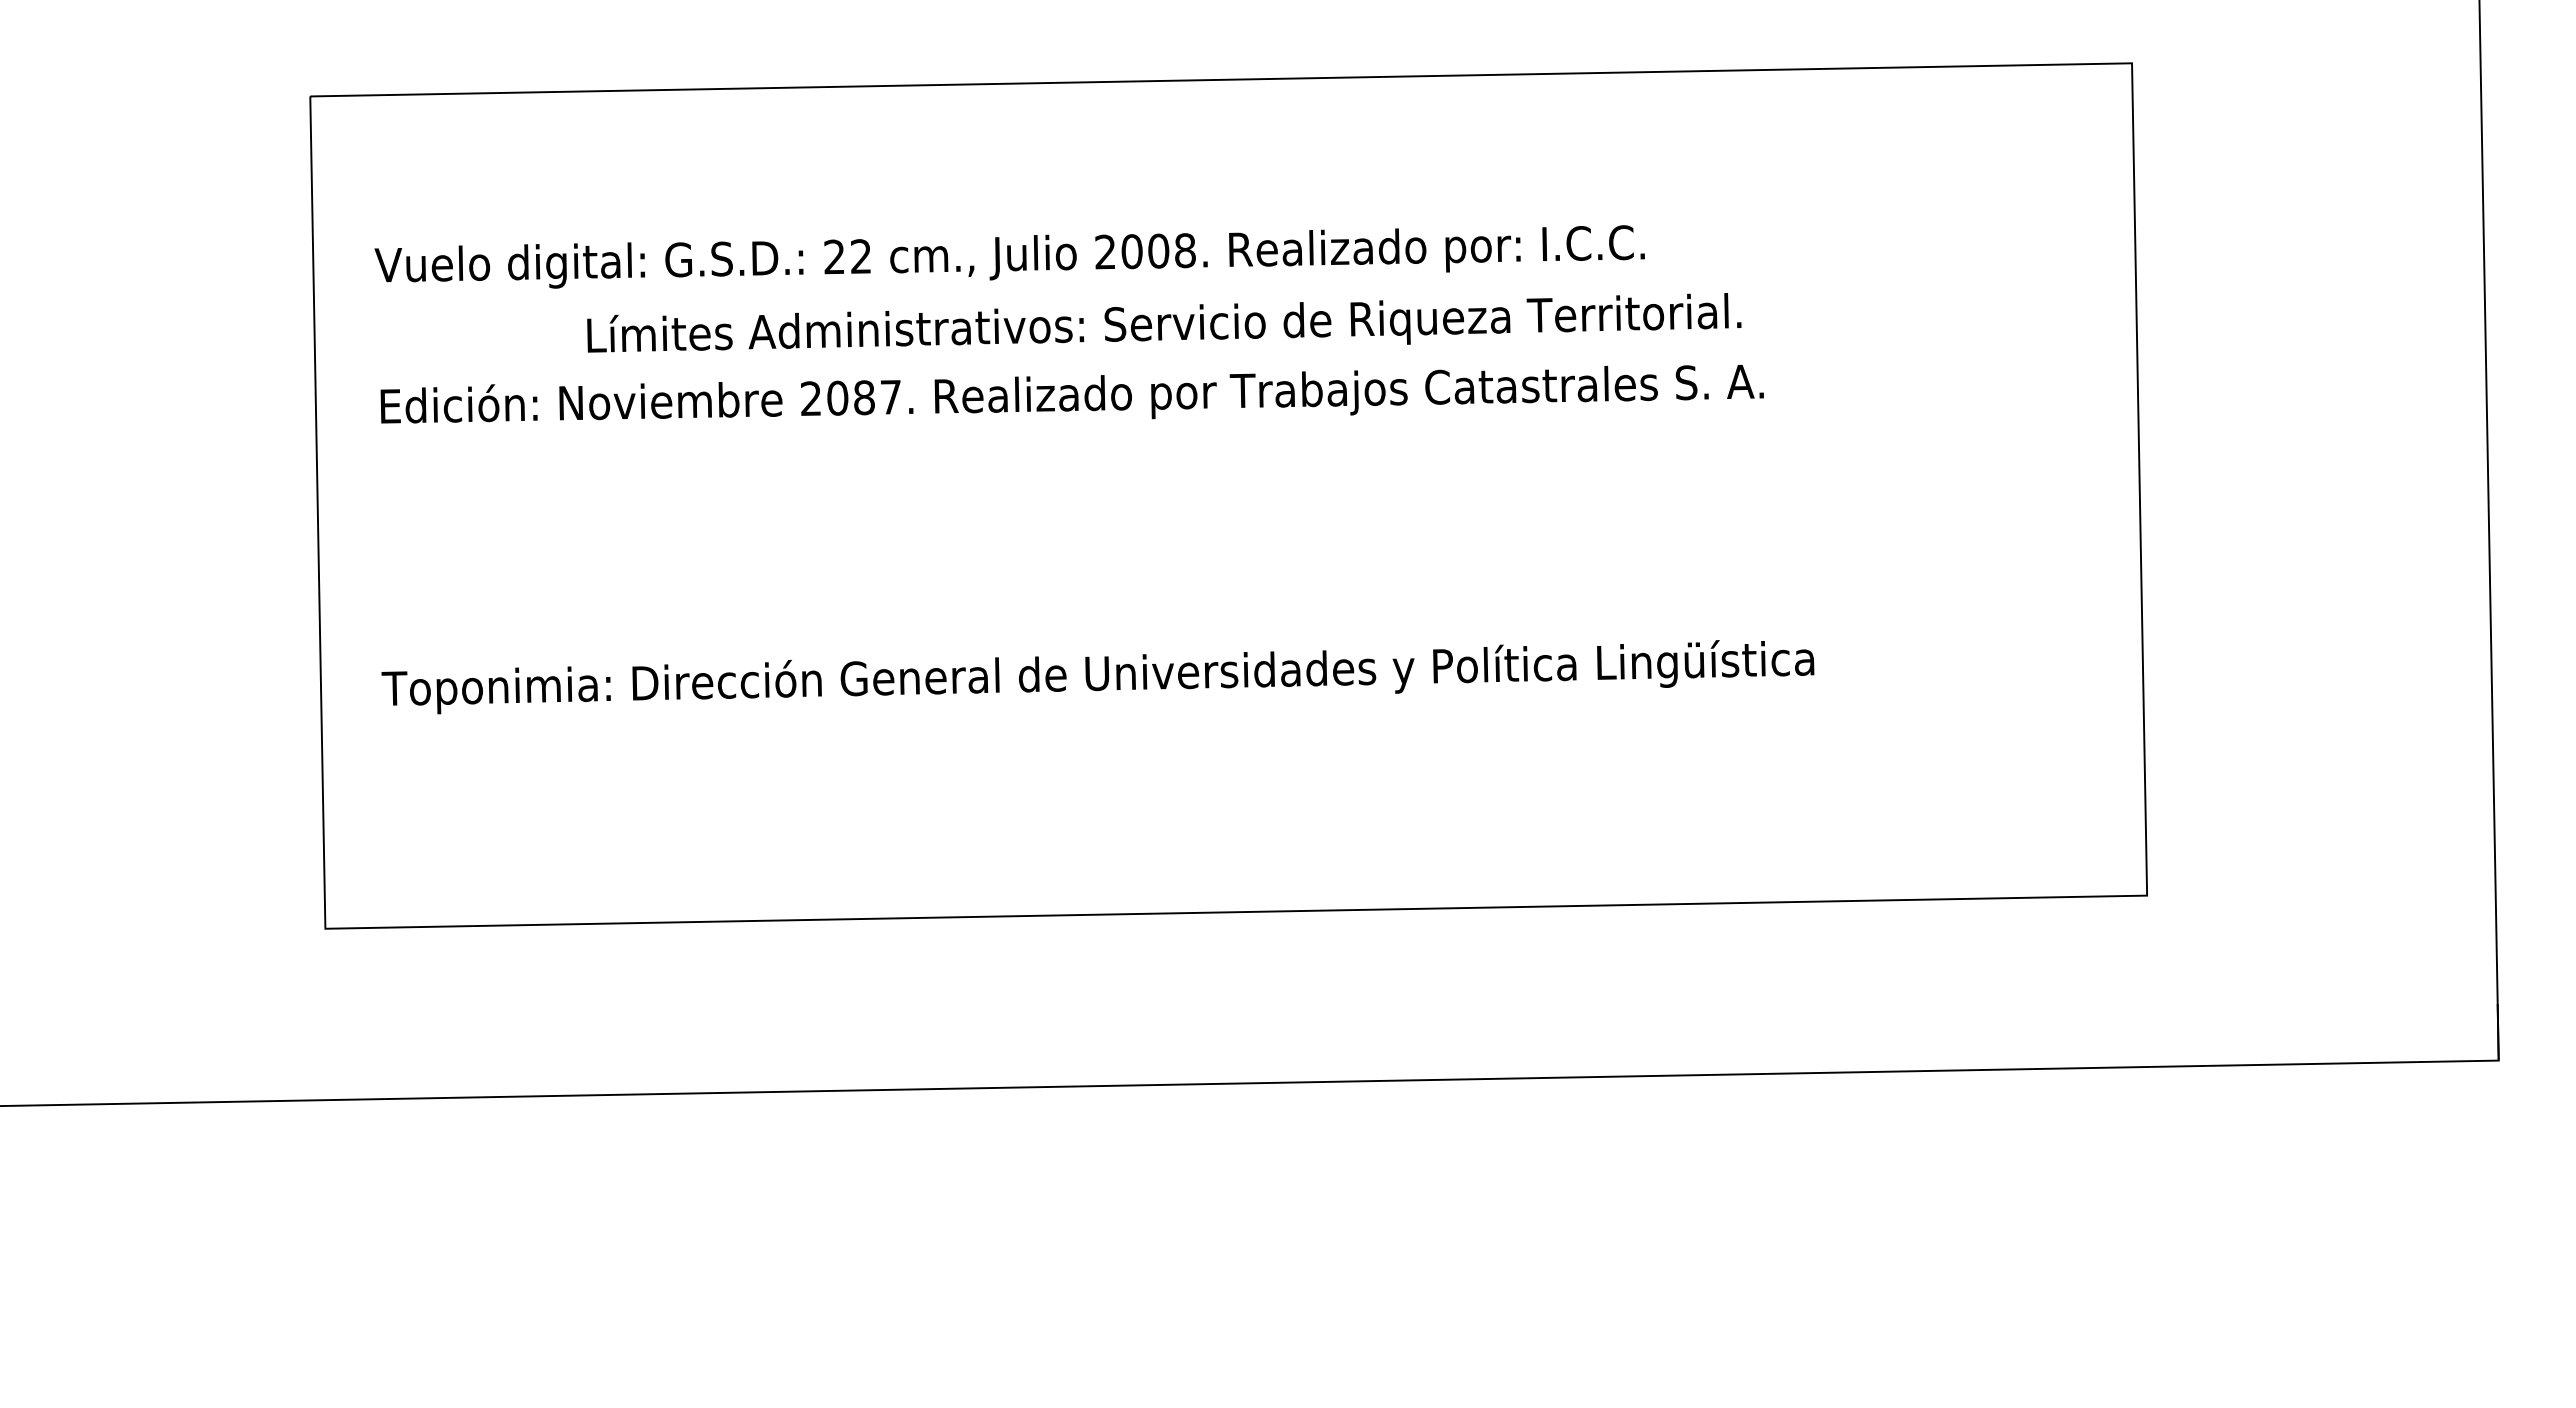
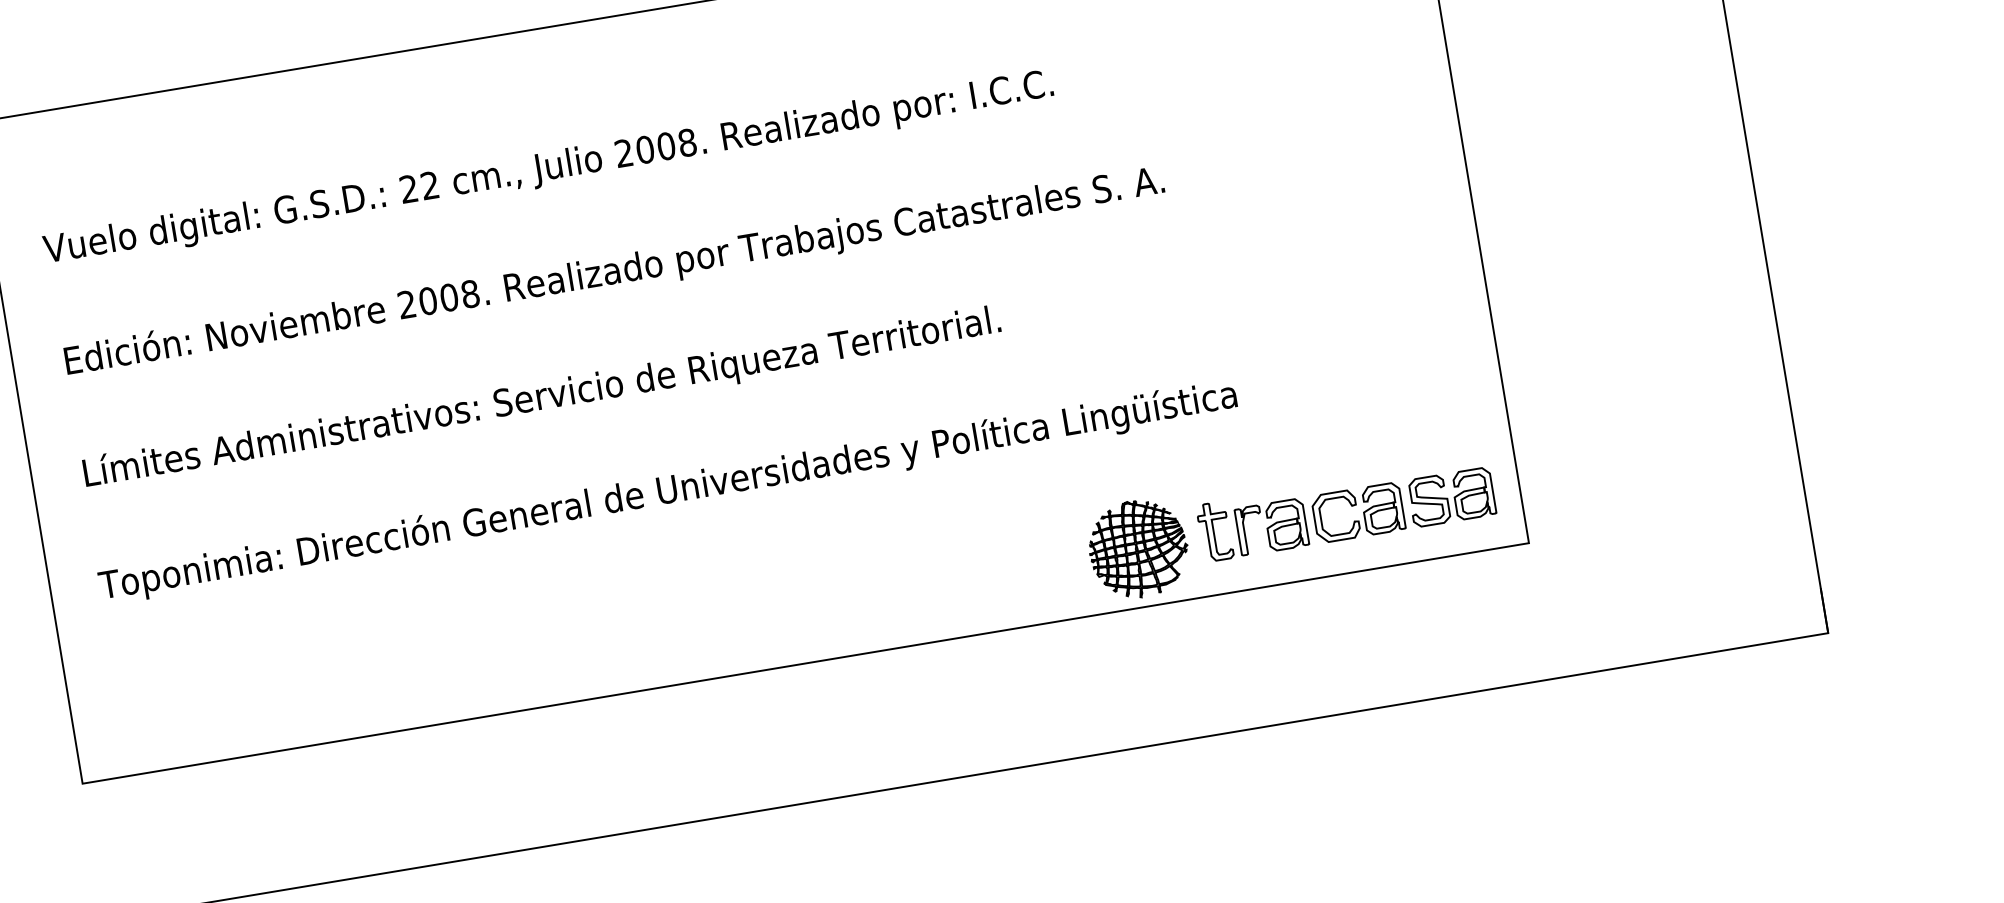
text: (1164, 322) -> (541, 395), moved
text: (877, 397) -> (459, 295), 2087. -> 2008.
part: (1858, 831) -> (1291, 526), added

